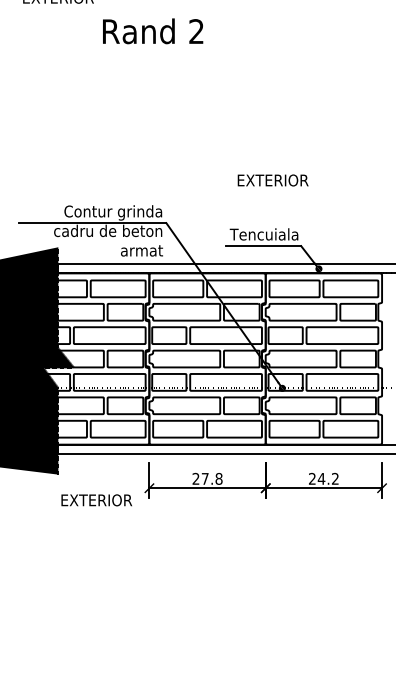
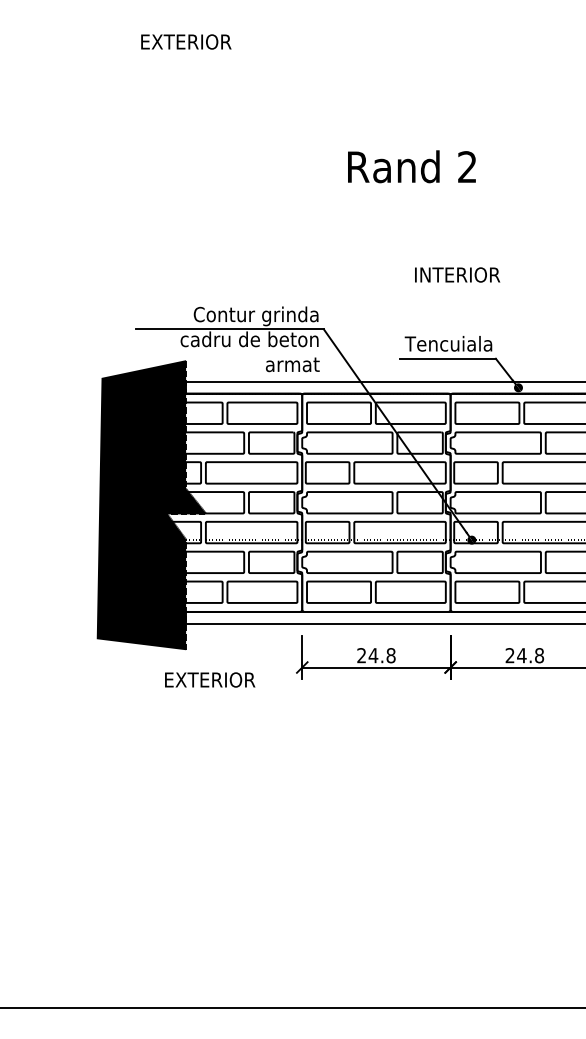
text: (152, 31) -> (411, 166), moved
text: (273, 180) -> (460, 274), EXTERIOR -> INTERIOR
text: (205, 478) -> (373, 655), 27.8 -> 24.8
text: (335, 478) -> (539, 655), 24.2 -> 24.8
text: (97, 499) -> (210, 679), moved

